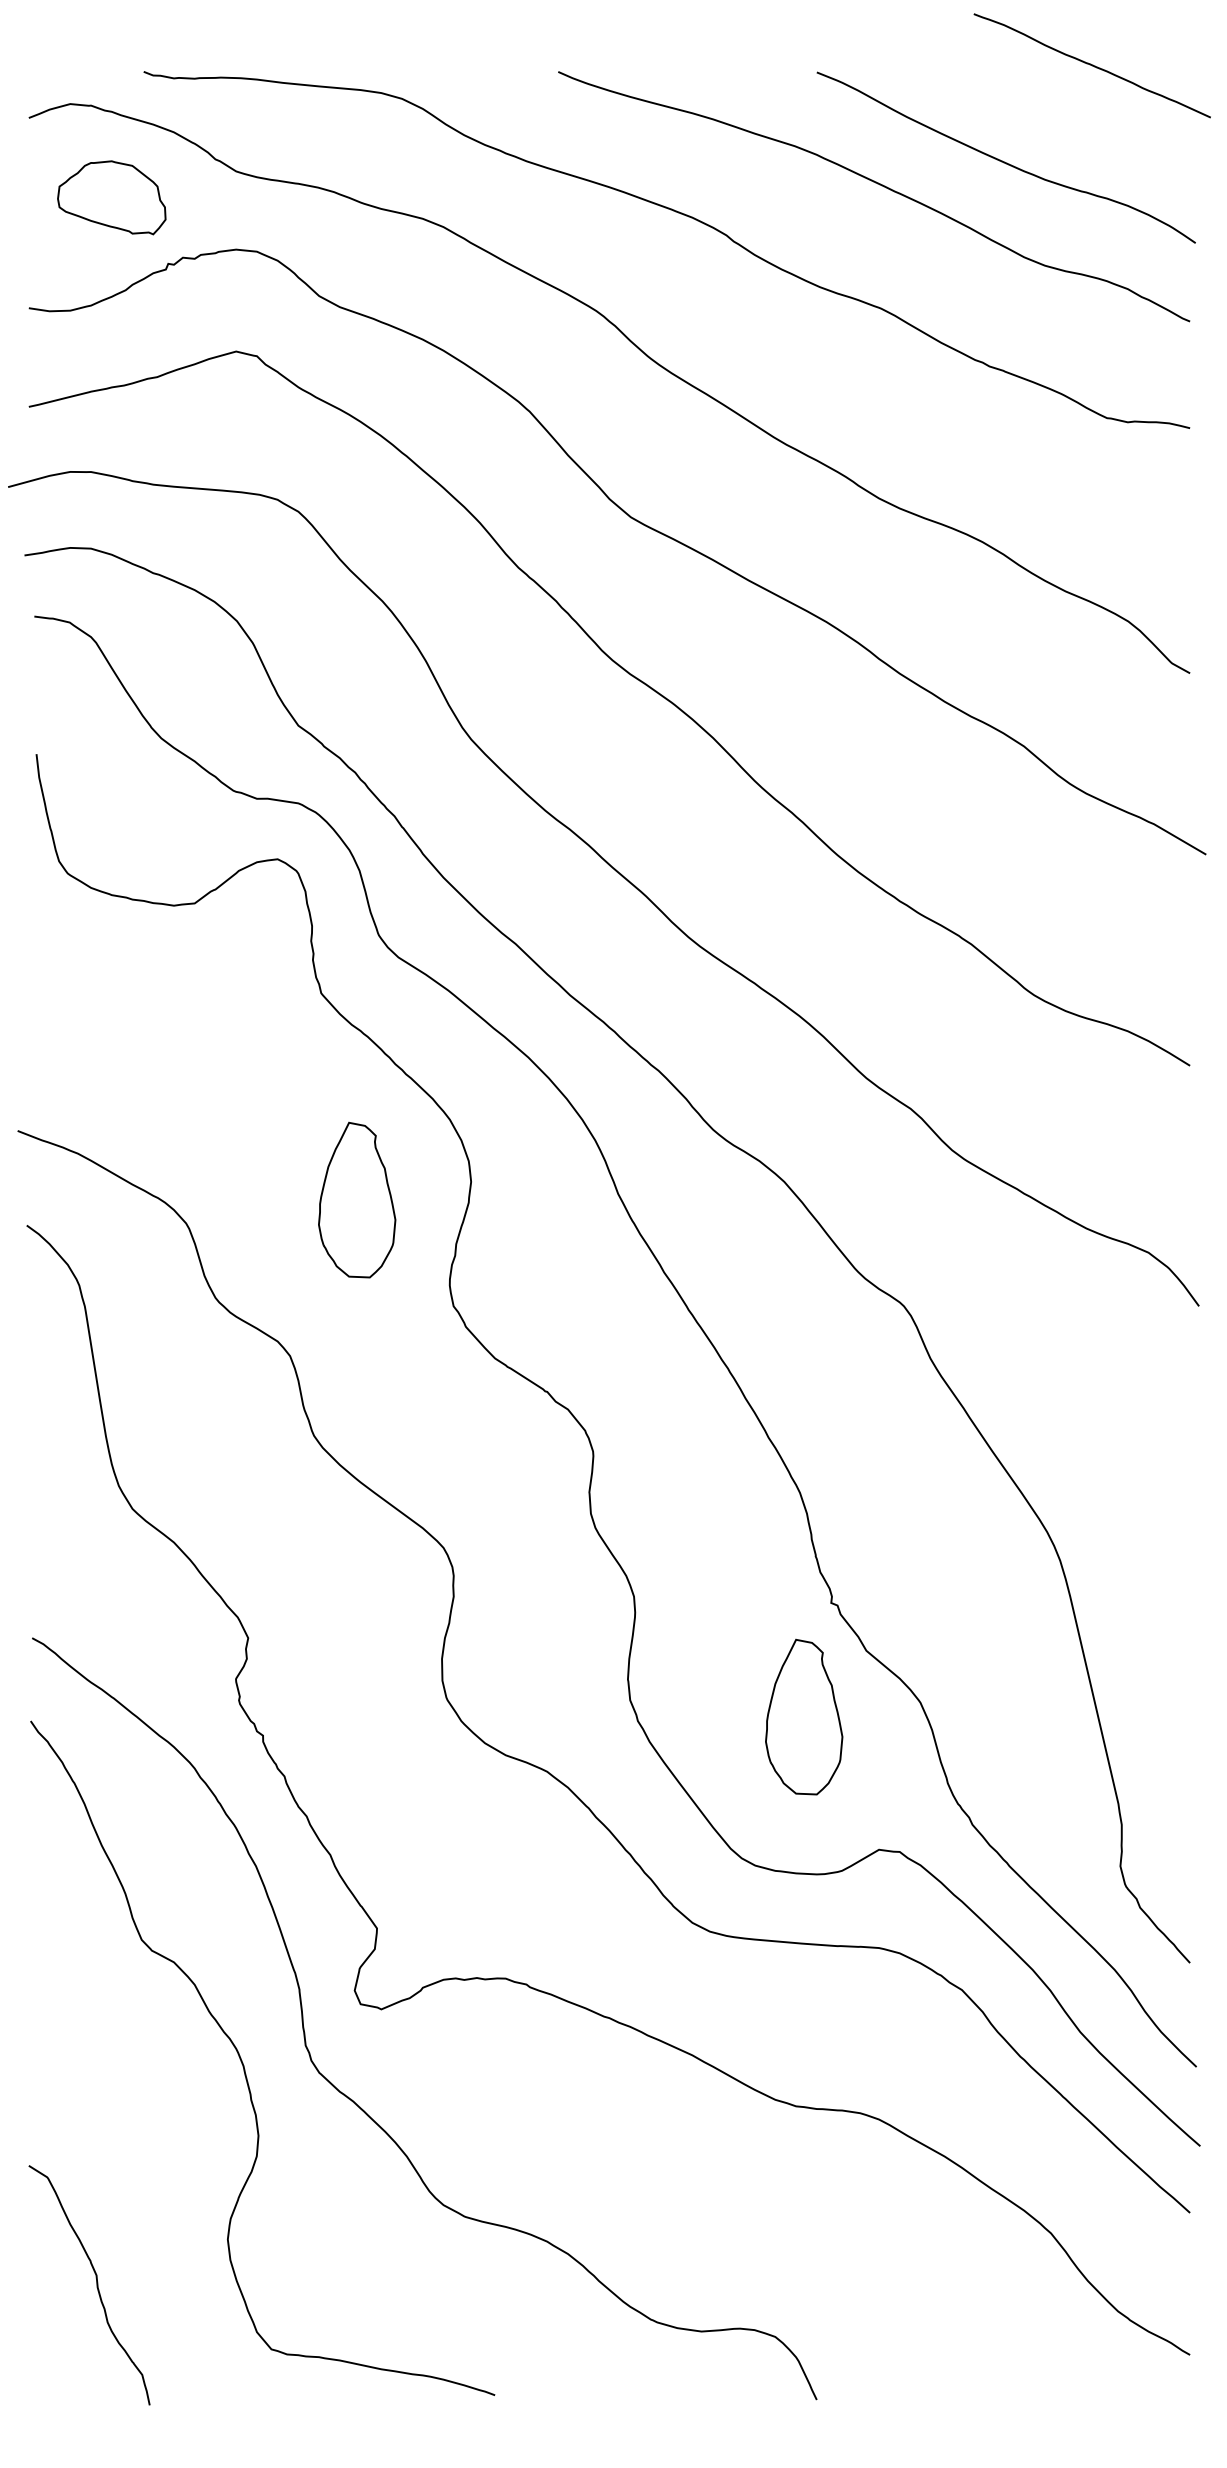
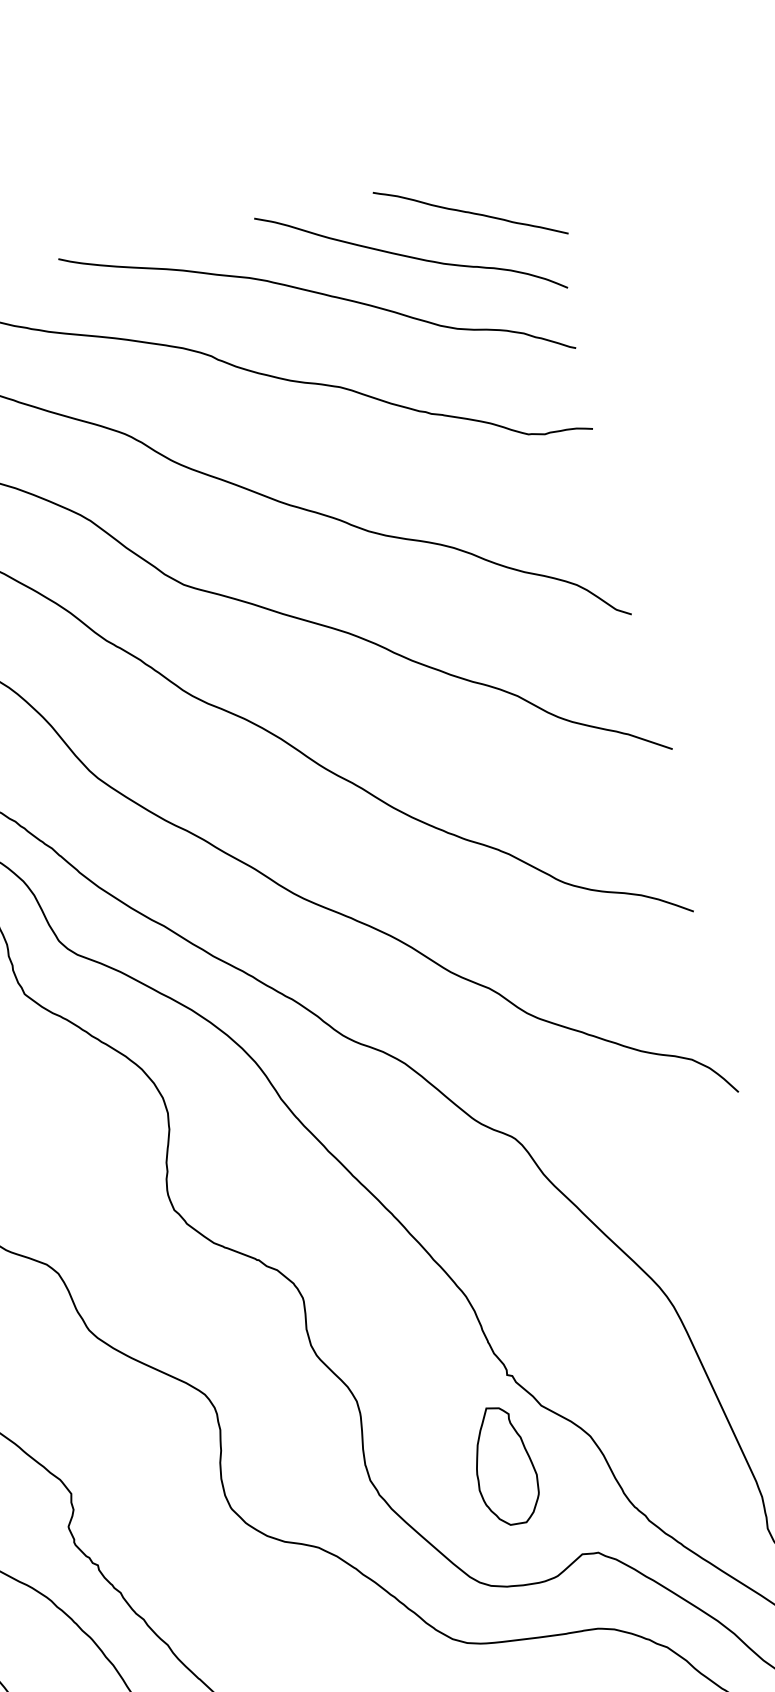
curve: (1091, 65) -> (470, 213), moved
part: (357, 1199) -> (84, 1144), removed

